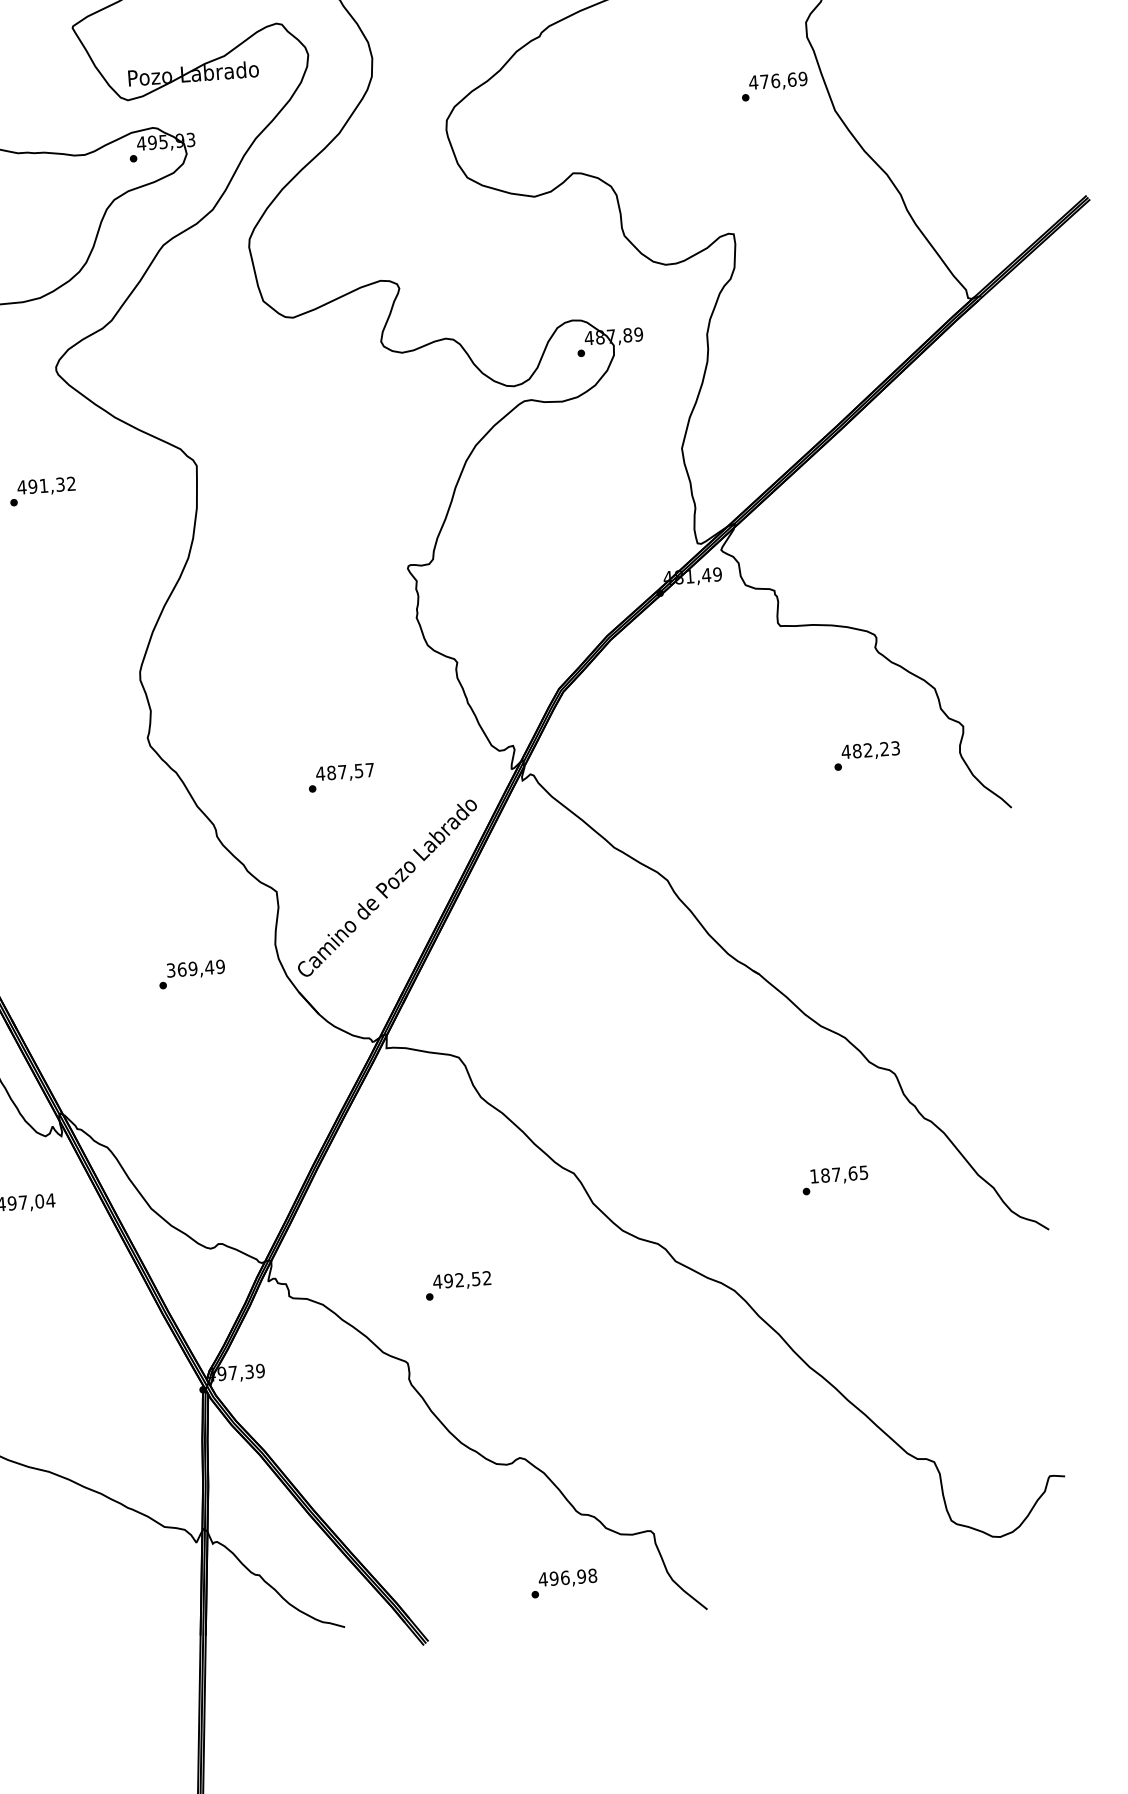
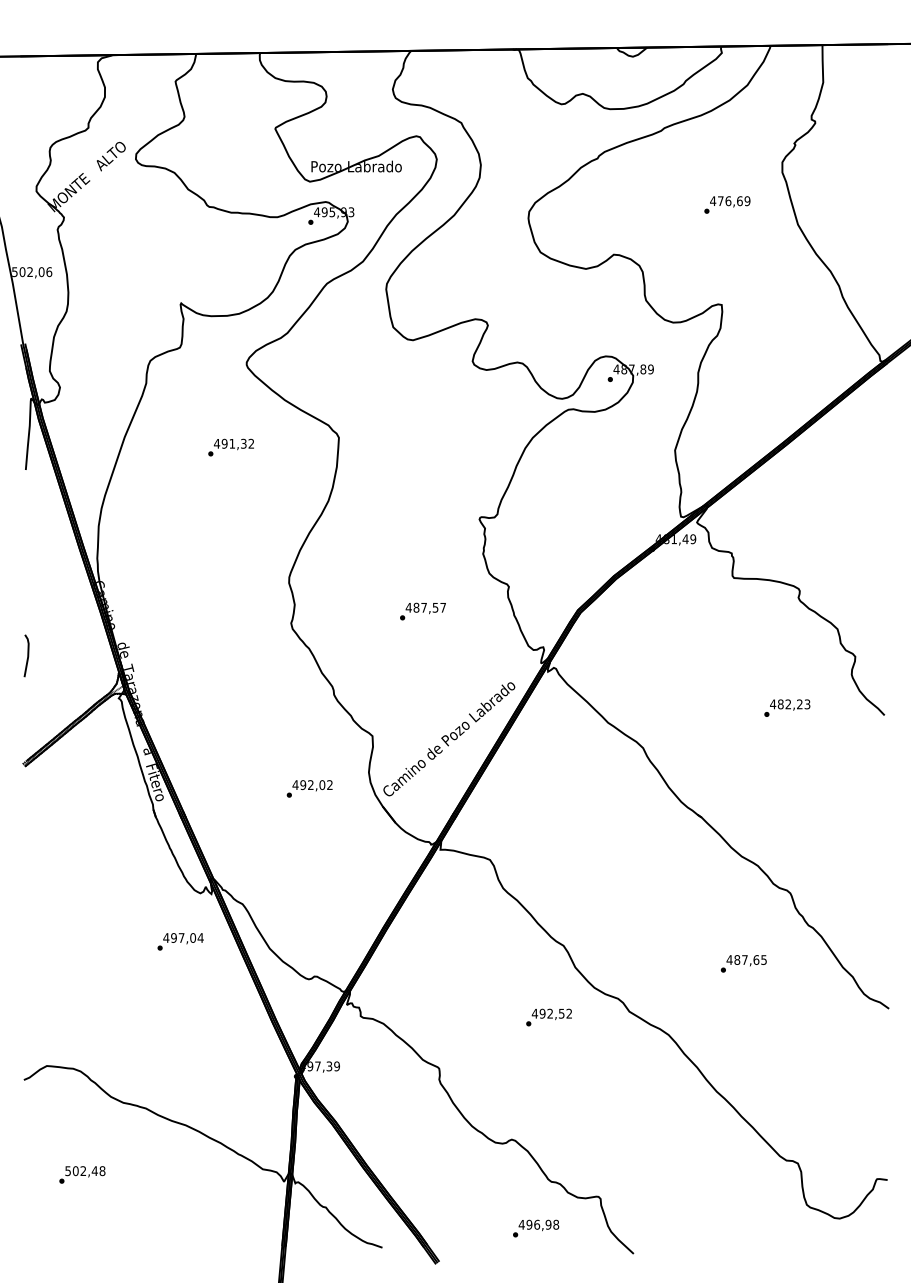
text: (774, 85) -> (727, 204), moved
text: (867, 754) -> (787, 707), moved
text: (340, 777) -> (422, 611), moved
text: (195, 969) -> (312, 785), 369,49 -> 492,02
text: (814, 1175) -> (729, 959), 187,65 -> 487,65
text: (457, 1285) -> (548, 1017), moved

